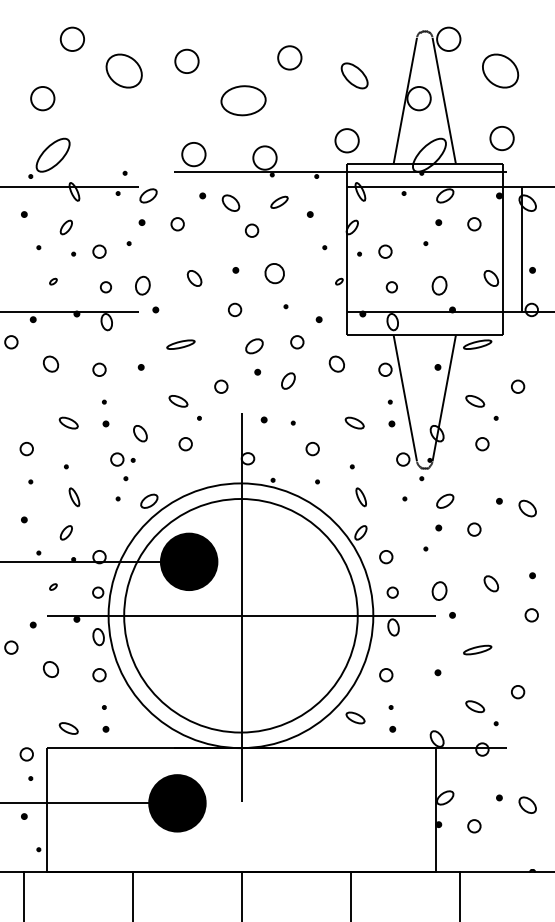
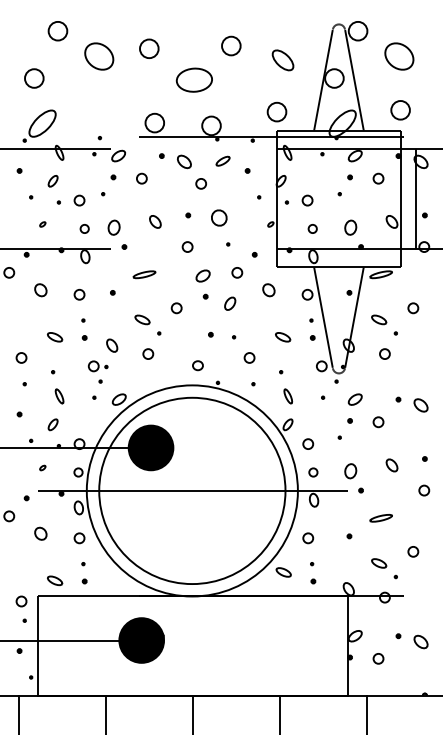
line: (241, 607) -> (192, 484), removed

